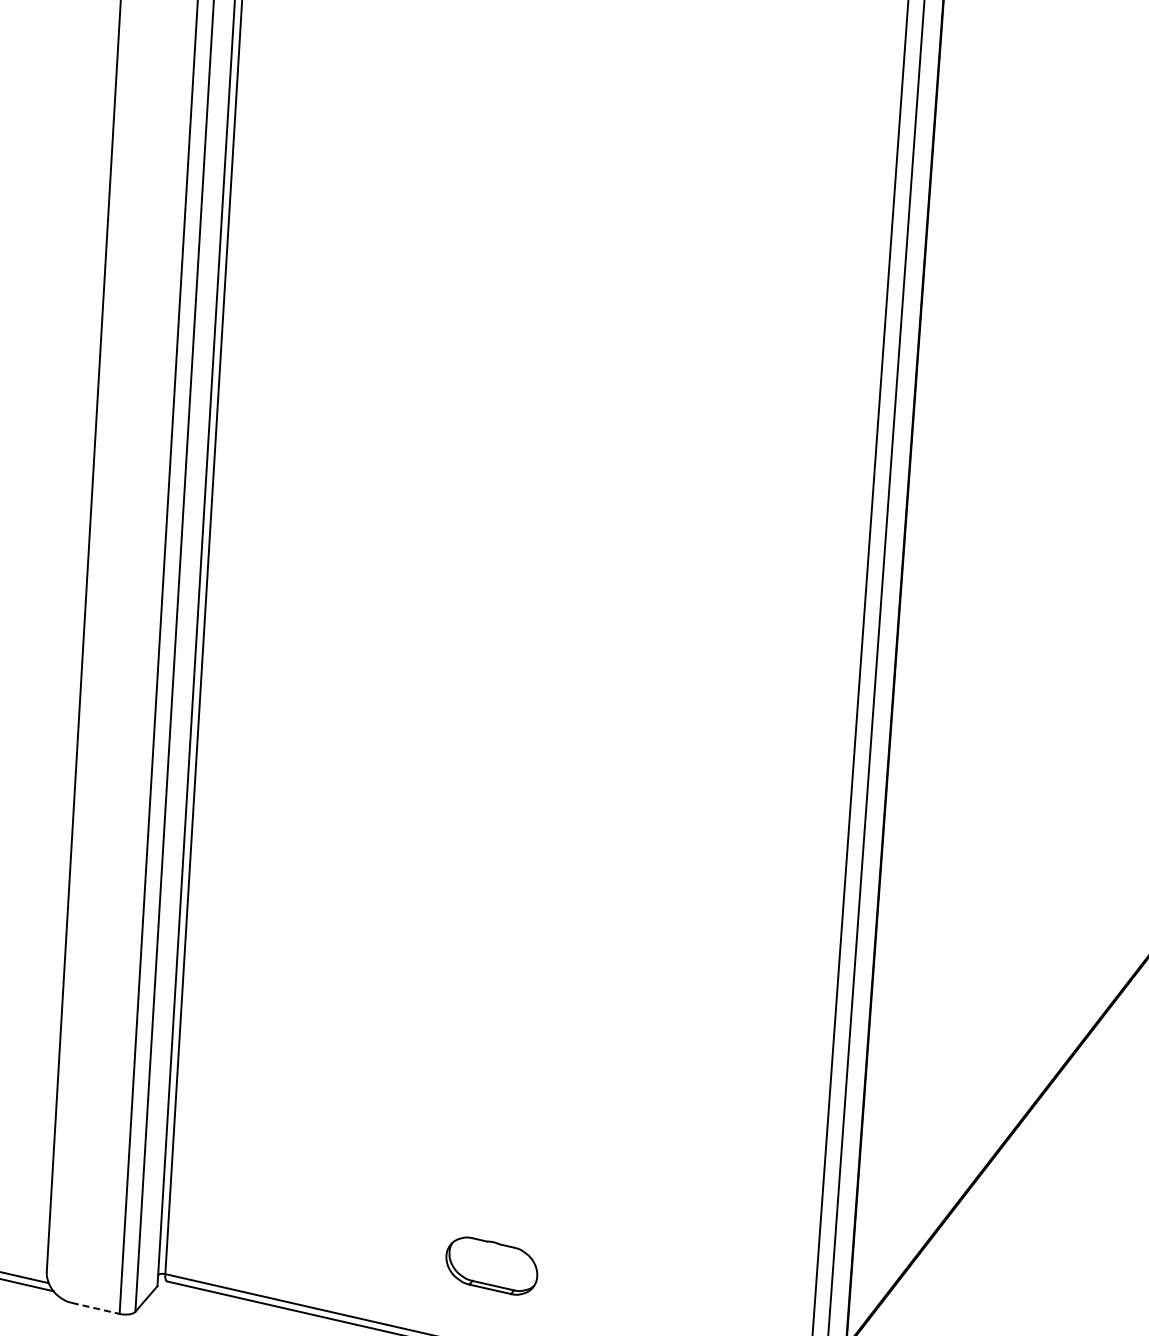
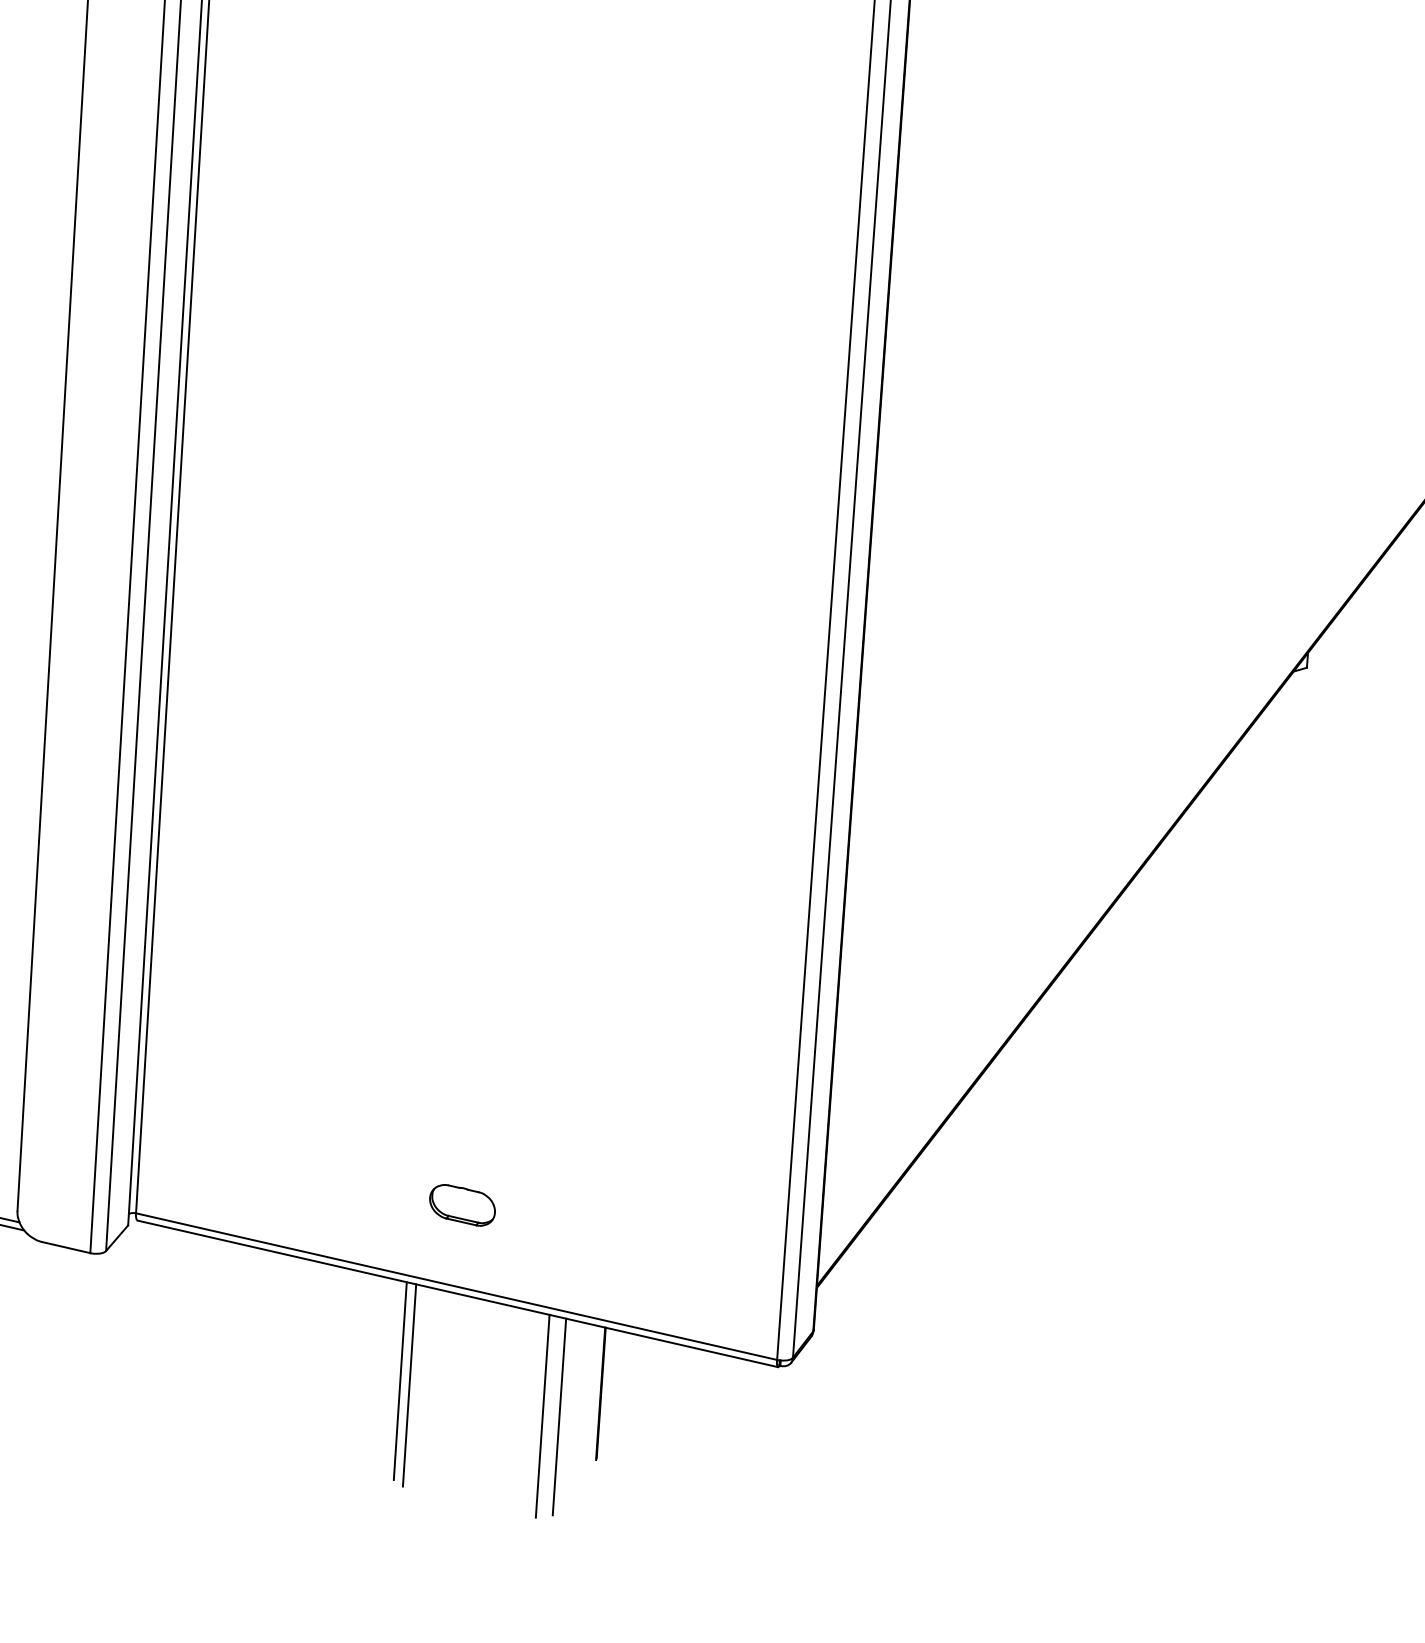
part: (491, 1266) -> (462, 1205), size x0.71
line: (95, 1308) -> (66, 1247), dashed -> solid

